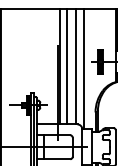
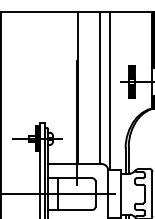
line: (66, 66) -> (87, 87), removed

